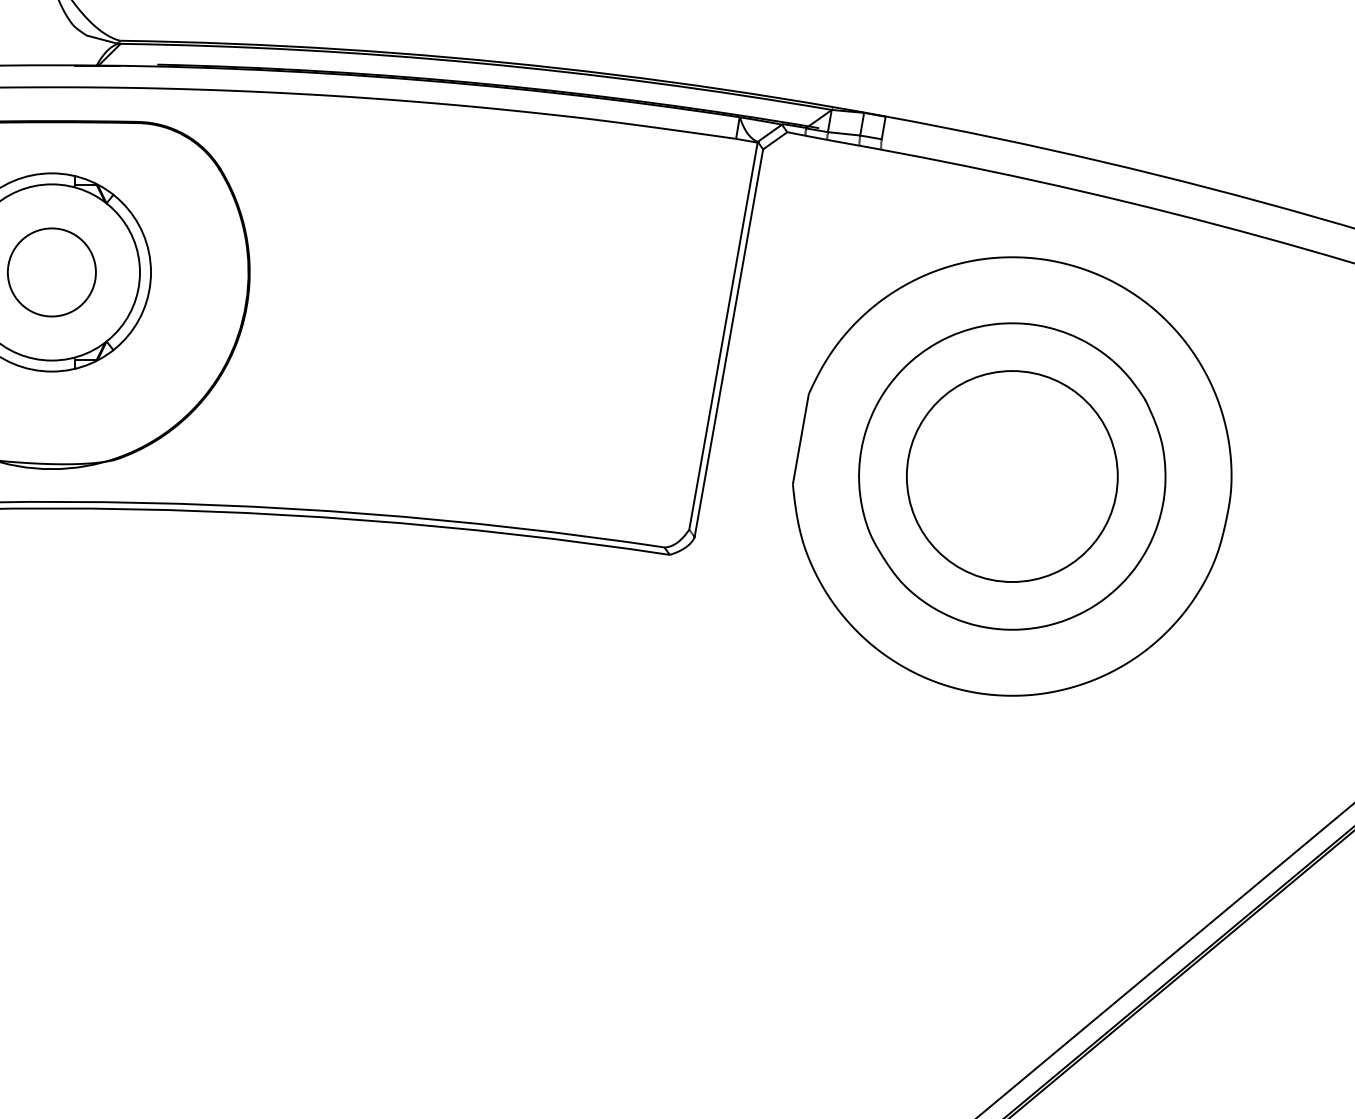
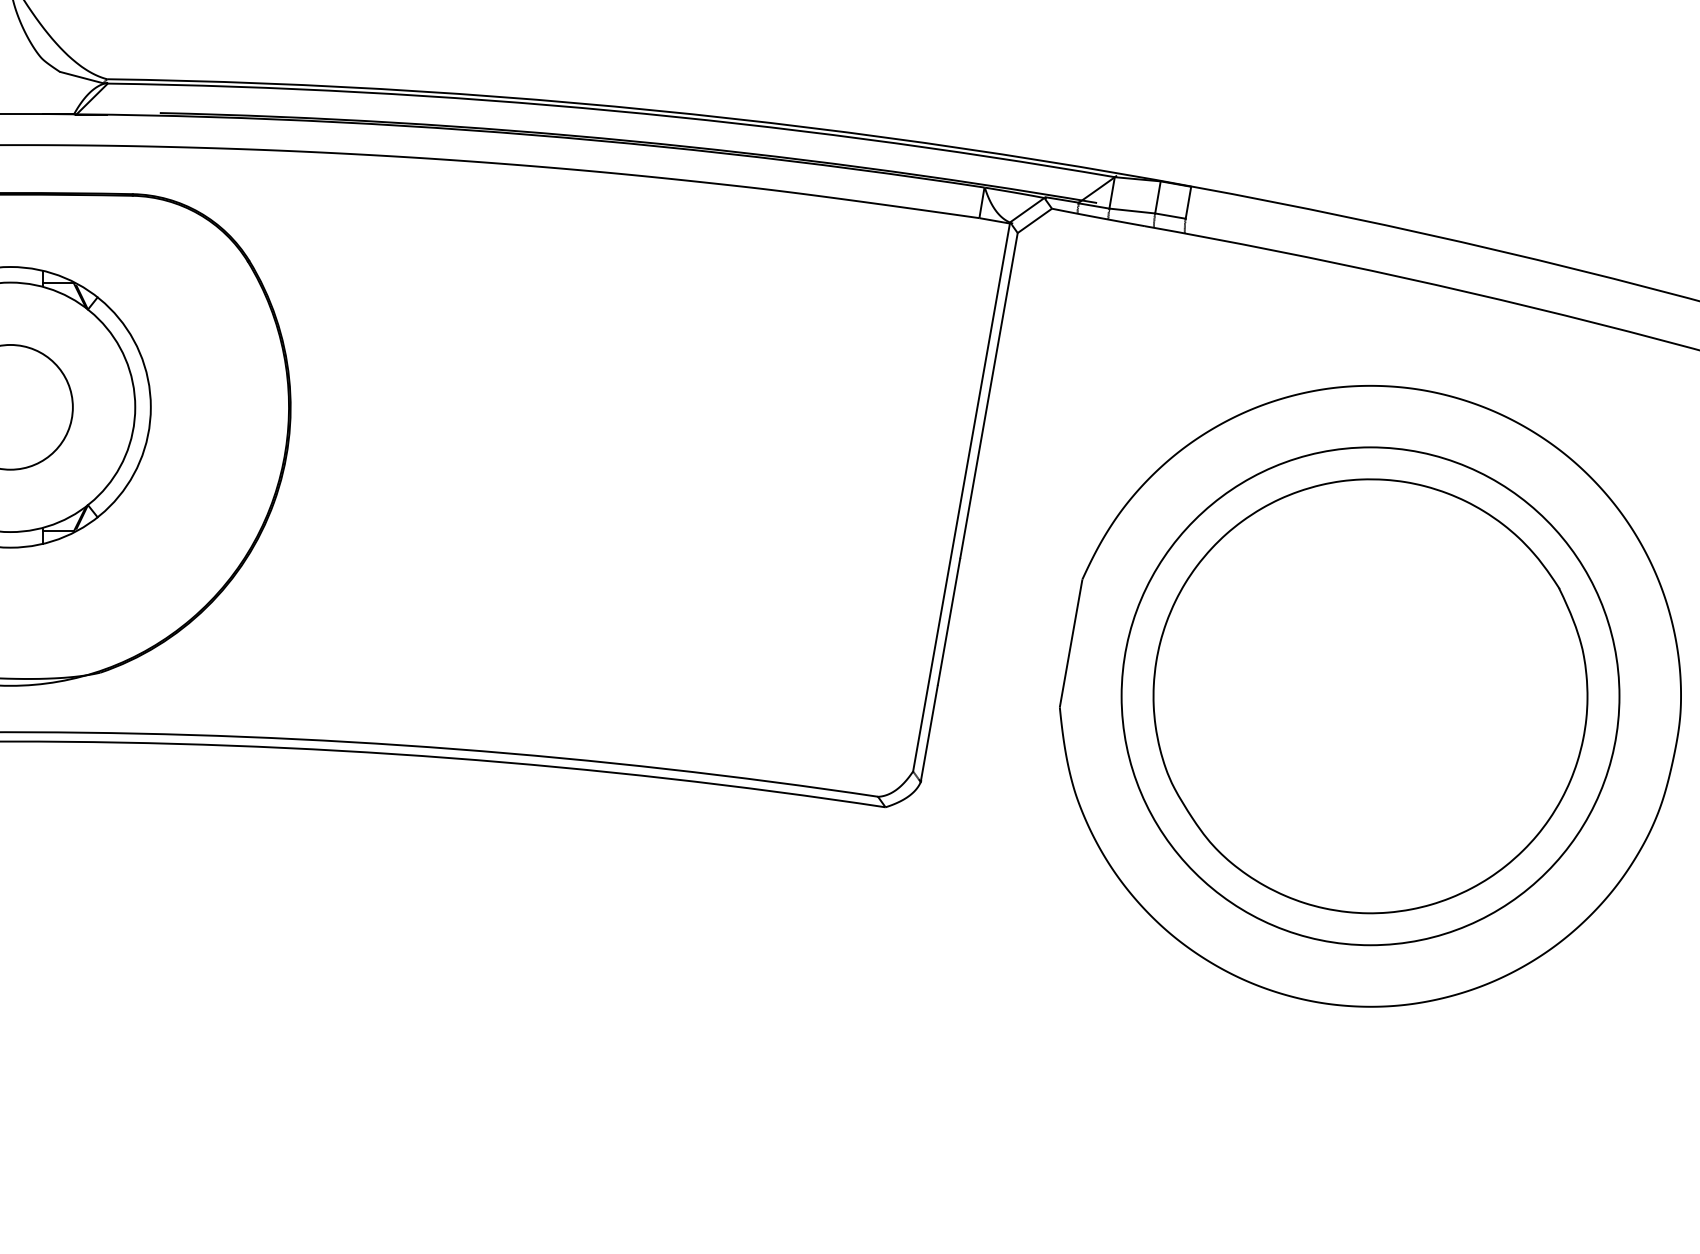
circle: (1012, 476) -> (1370, 696), size x1.67

